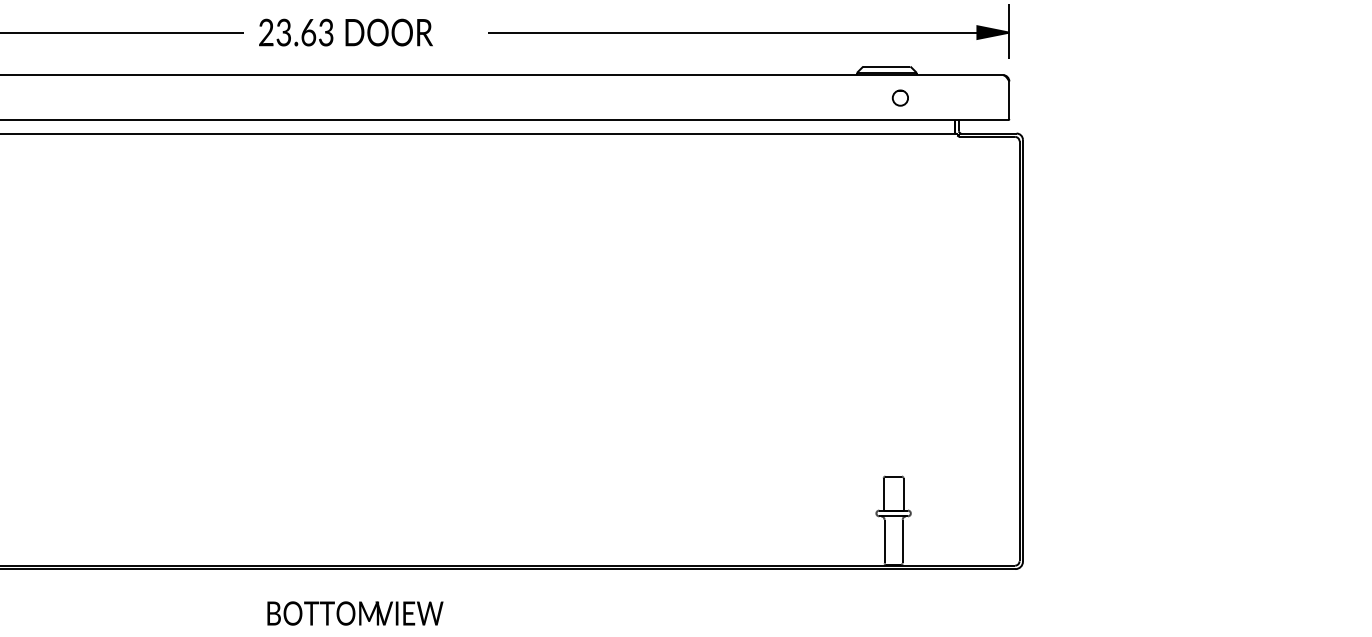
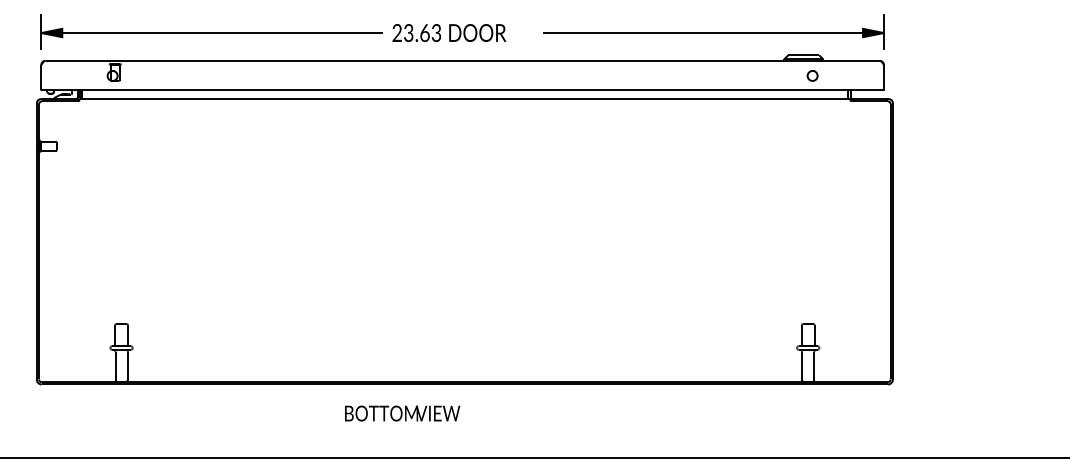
text: (355, 613) -> (402, 413), moved

